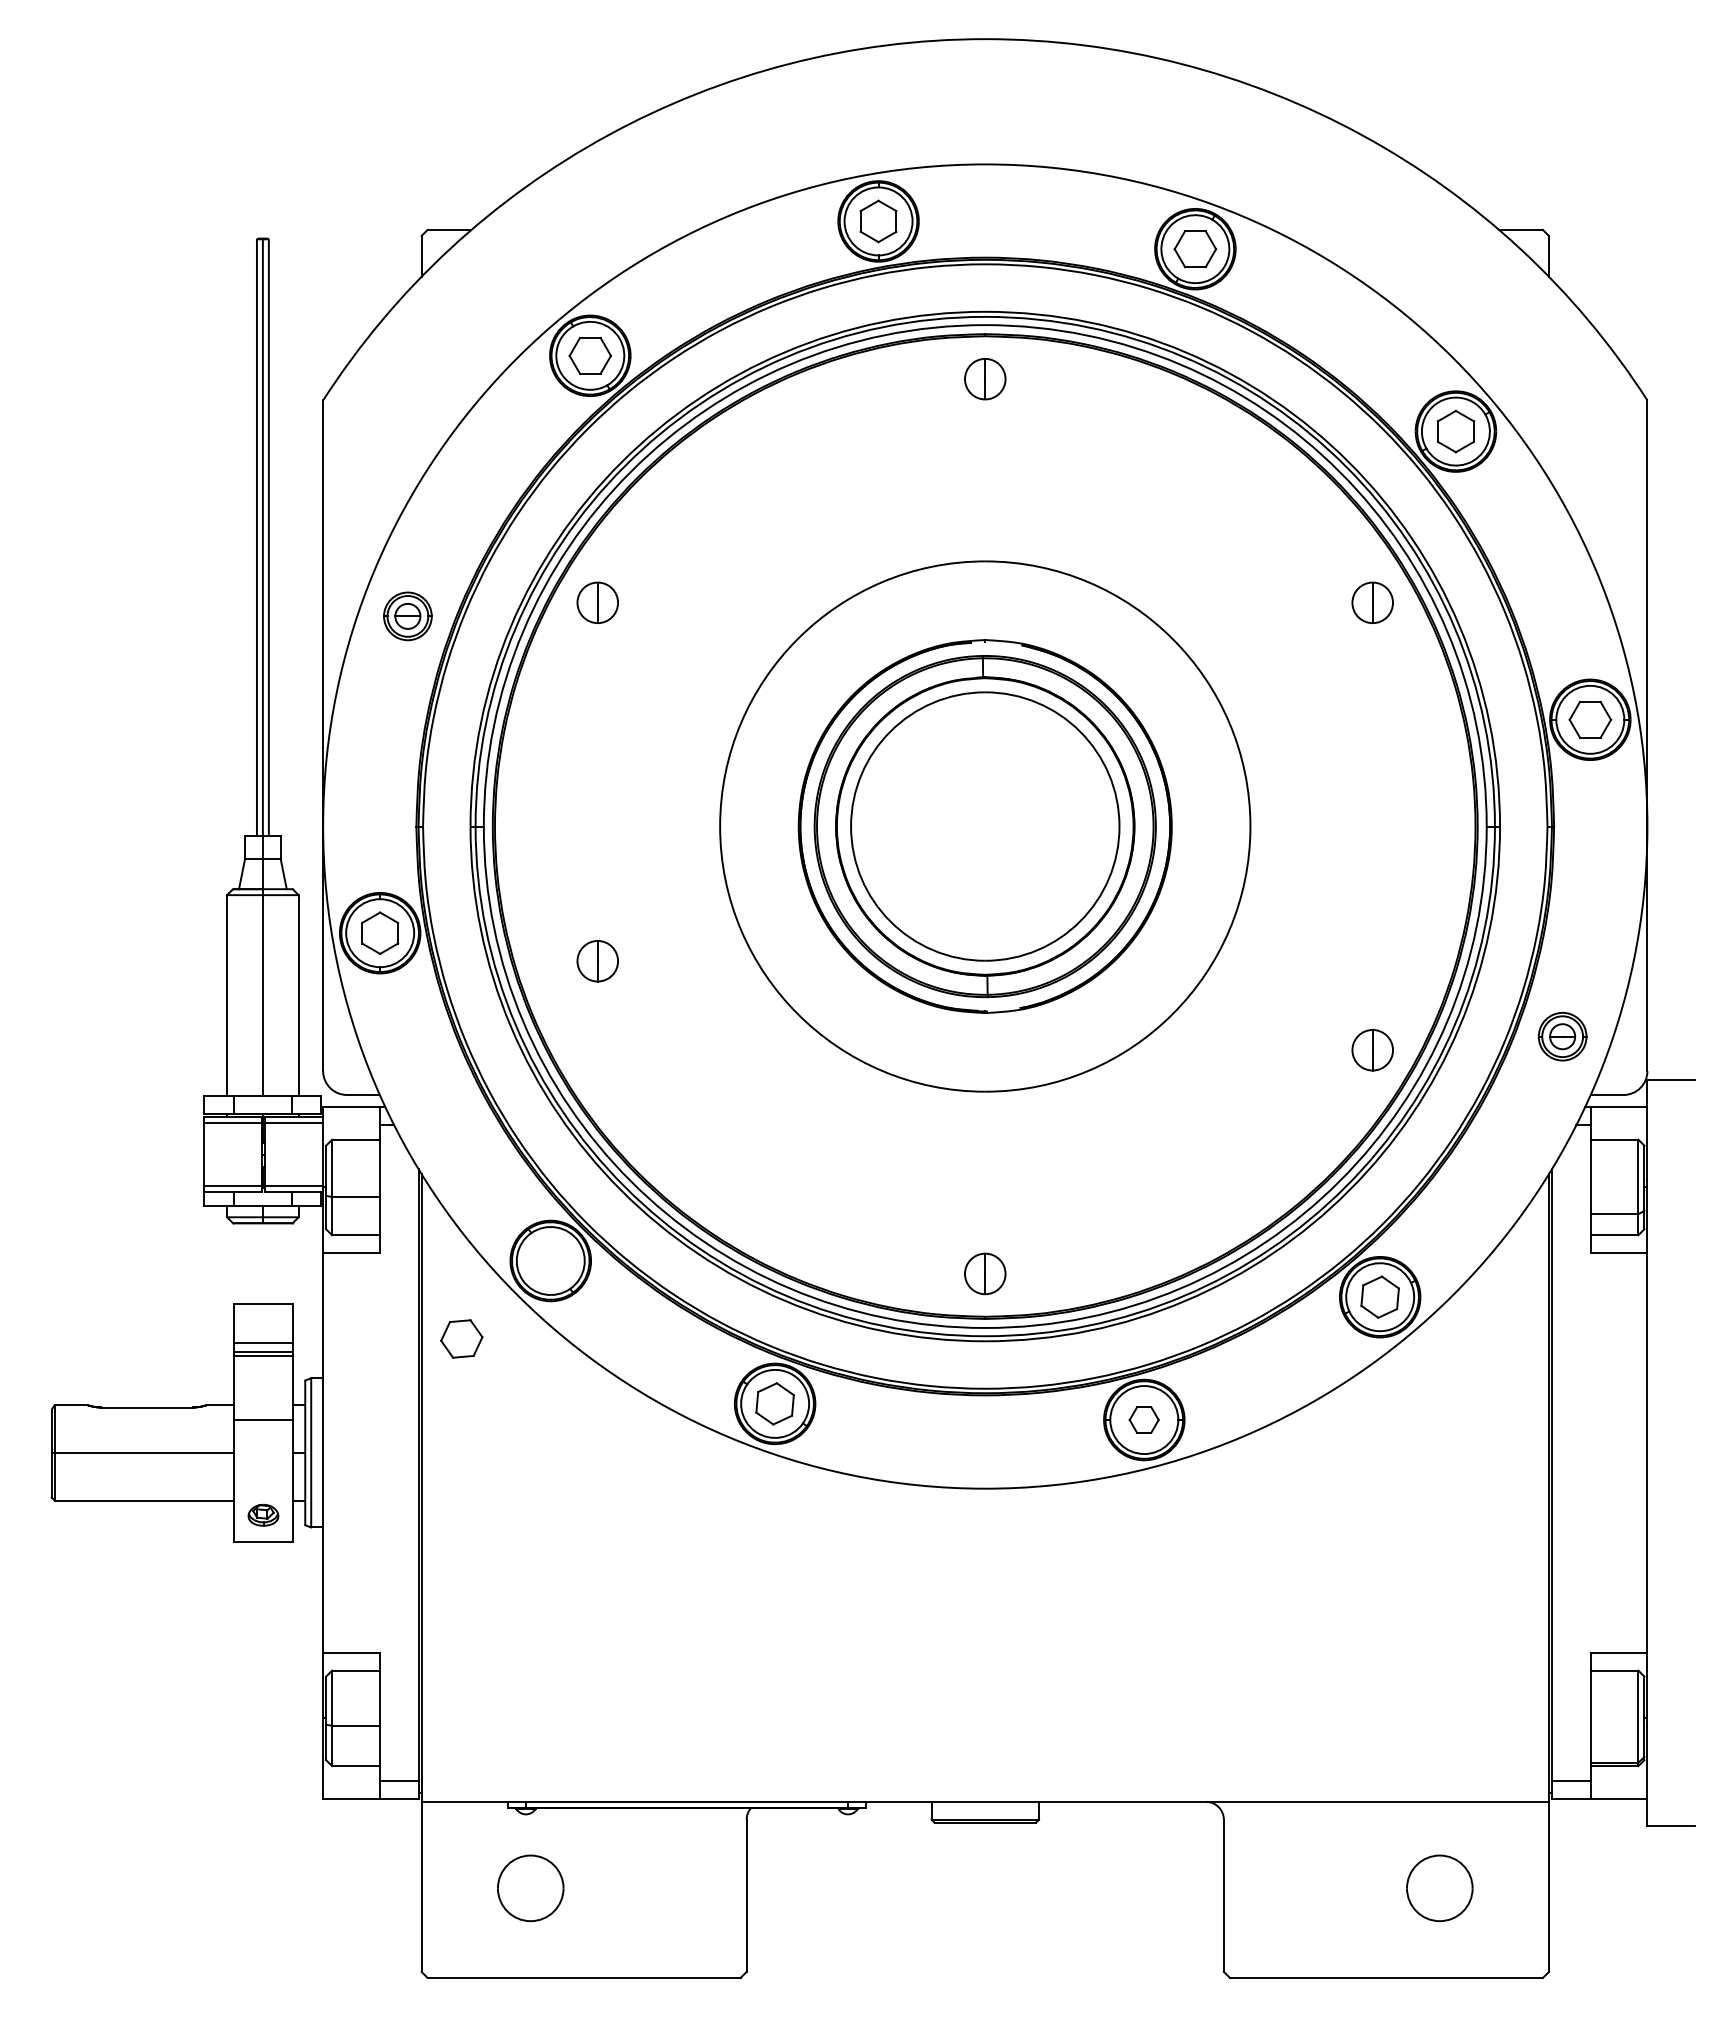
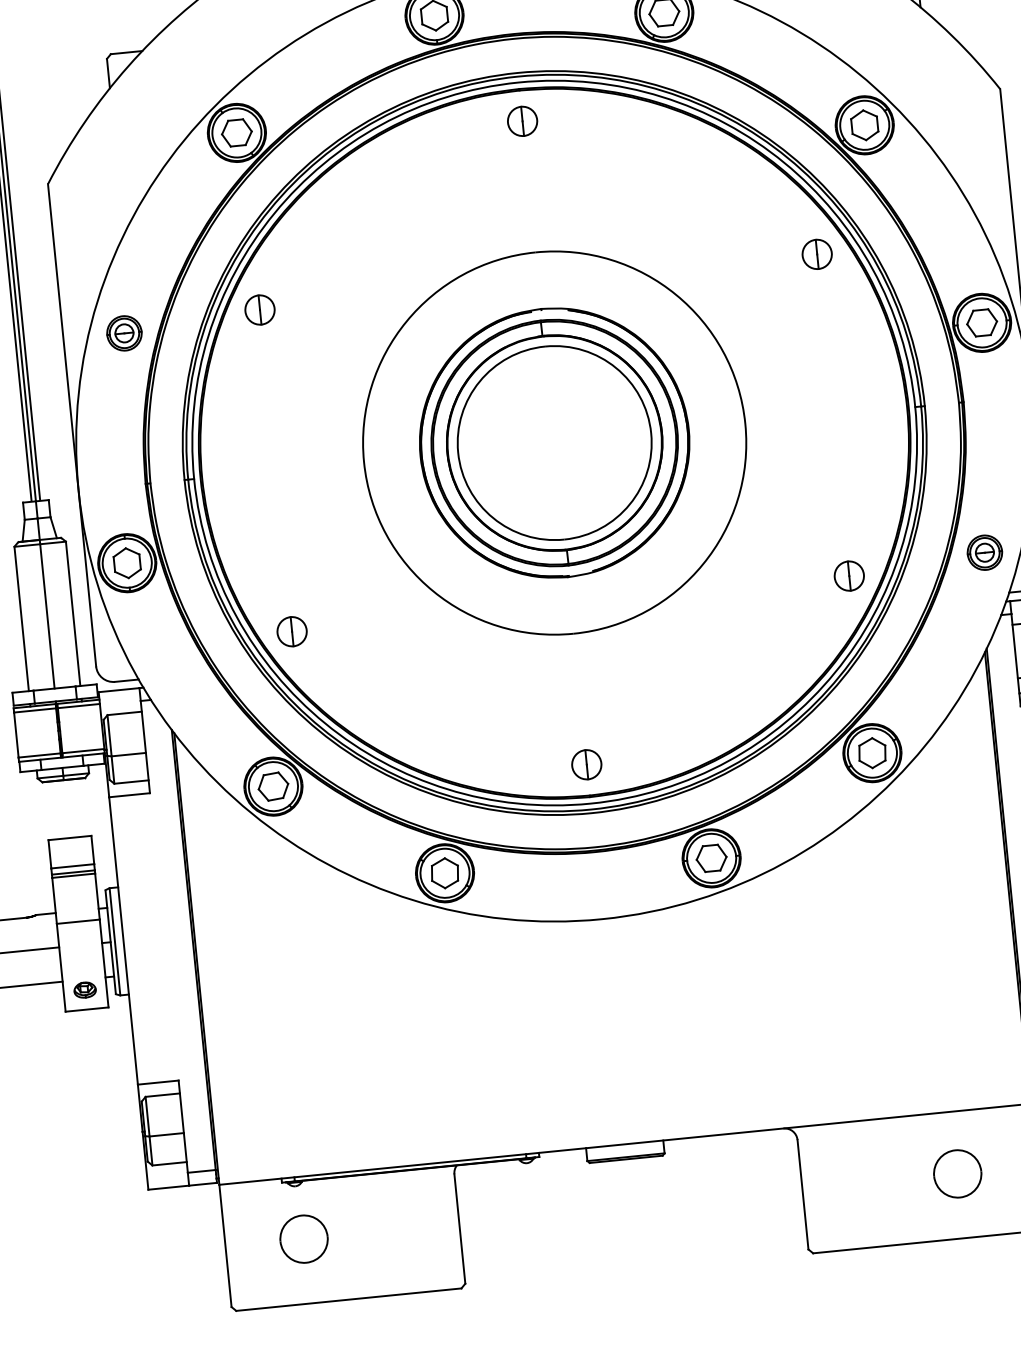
part: (597, 961) -> (291, 631), moved
part: (461, 1338) -> (273, 786), moved
part: (1143, 1419) -> (711, 858), size x1.43

